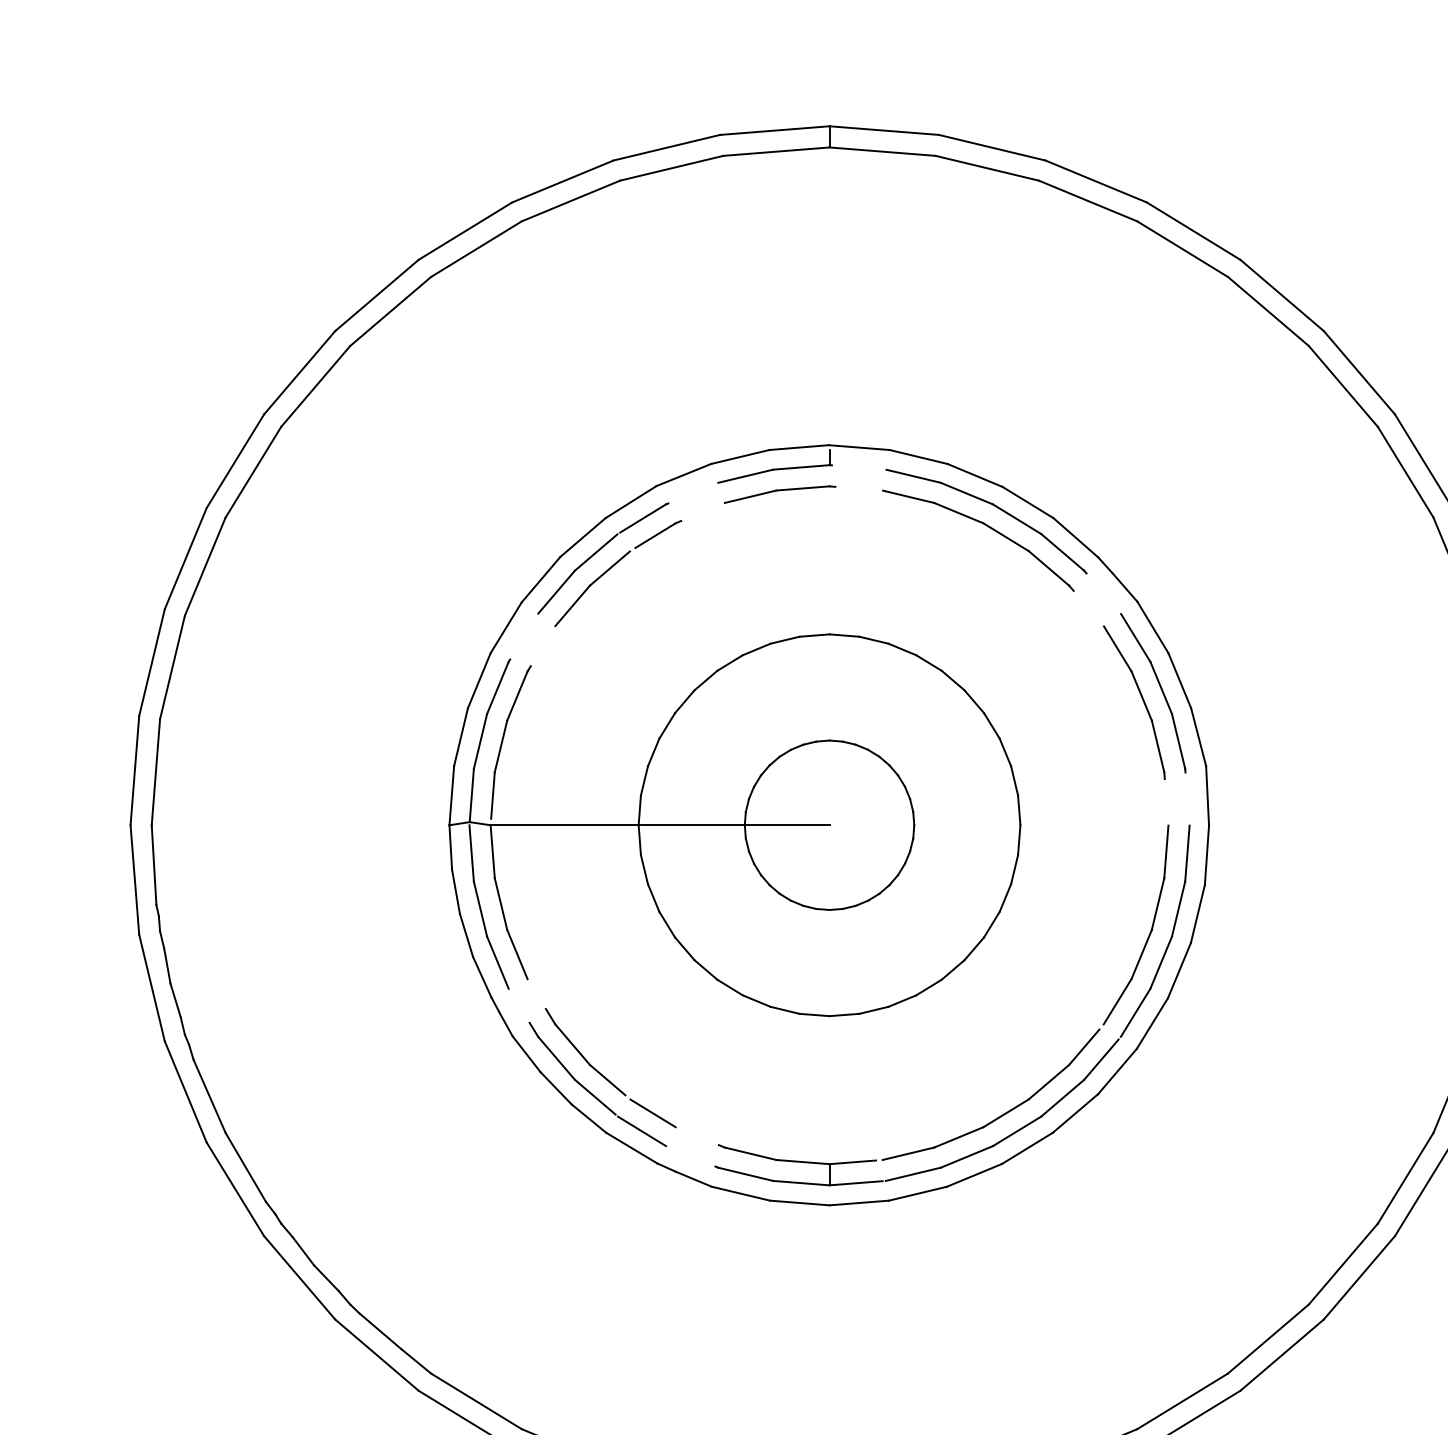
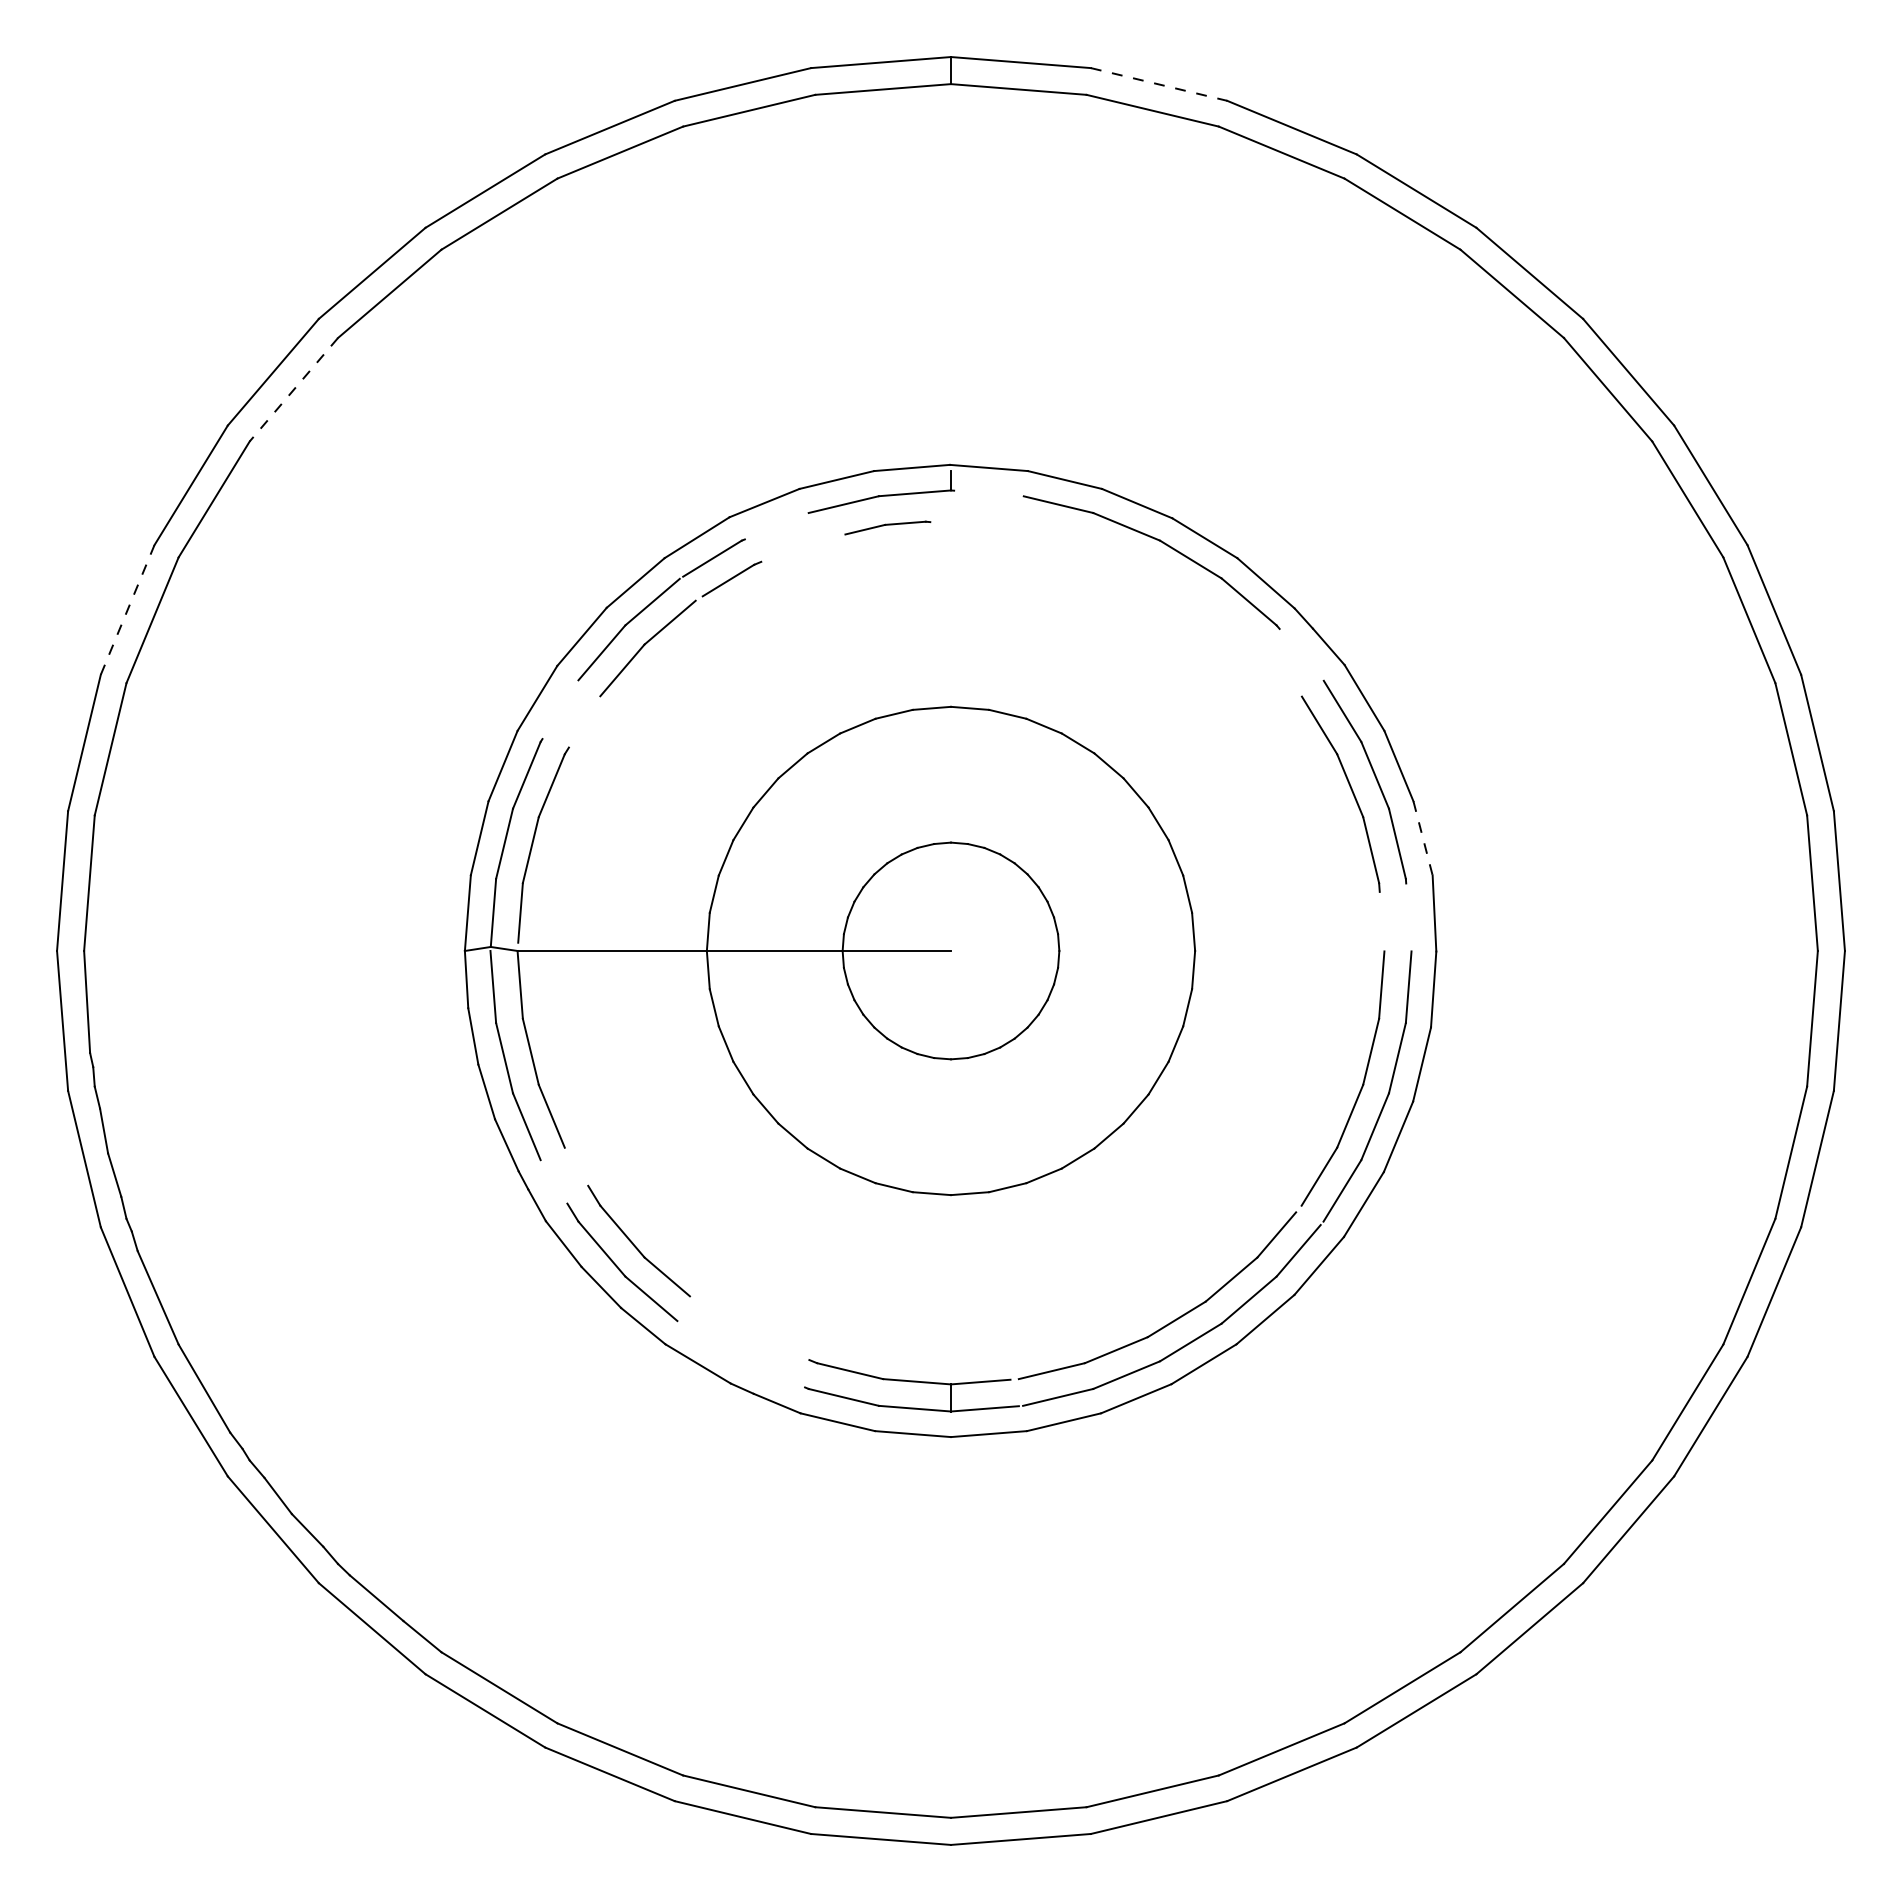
line: (992, 147) -> (1159, 84), solid -> dashed
line: (315, 387) -> (293, 390), solid -> dashed
part: (779, 494) -> (887, 527), size x0.6
part: (986, 526) -> (1151, 568), removed
line: (185, 558) -> (127, 609), solid -> dashed
line: (1198, 737) -> (1423, 838), solid -> dashed
line: (653, 1113) -> (725, 1319), removed
line: (641, 1131) -> (710, 1342), removed

